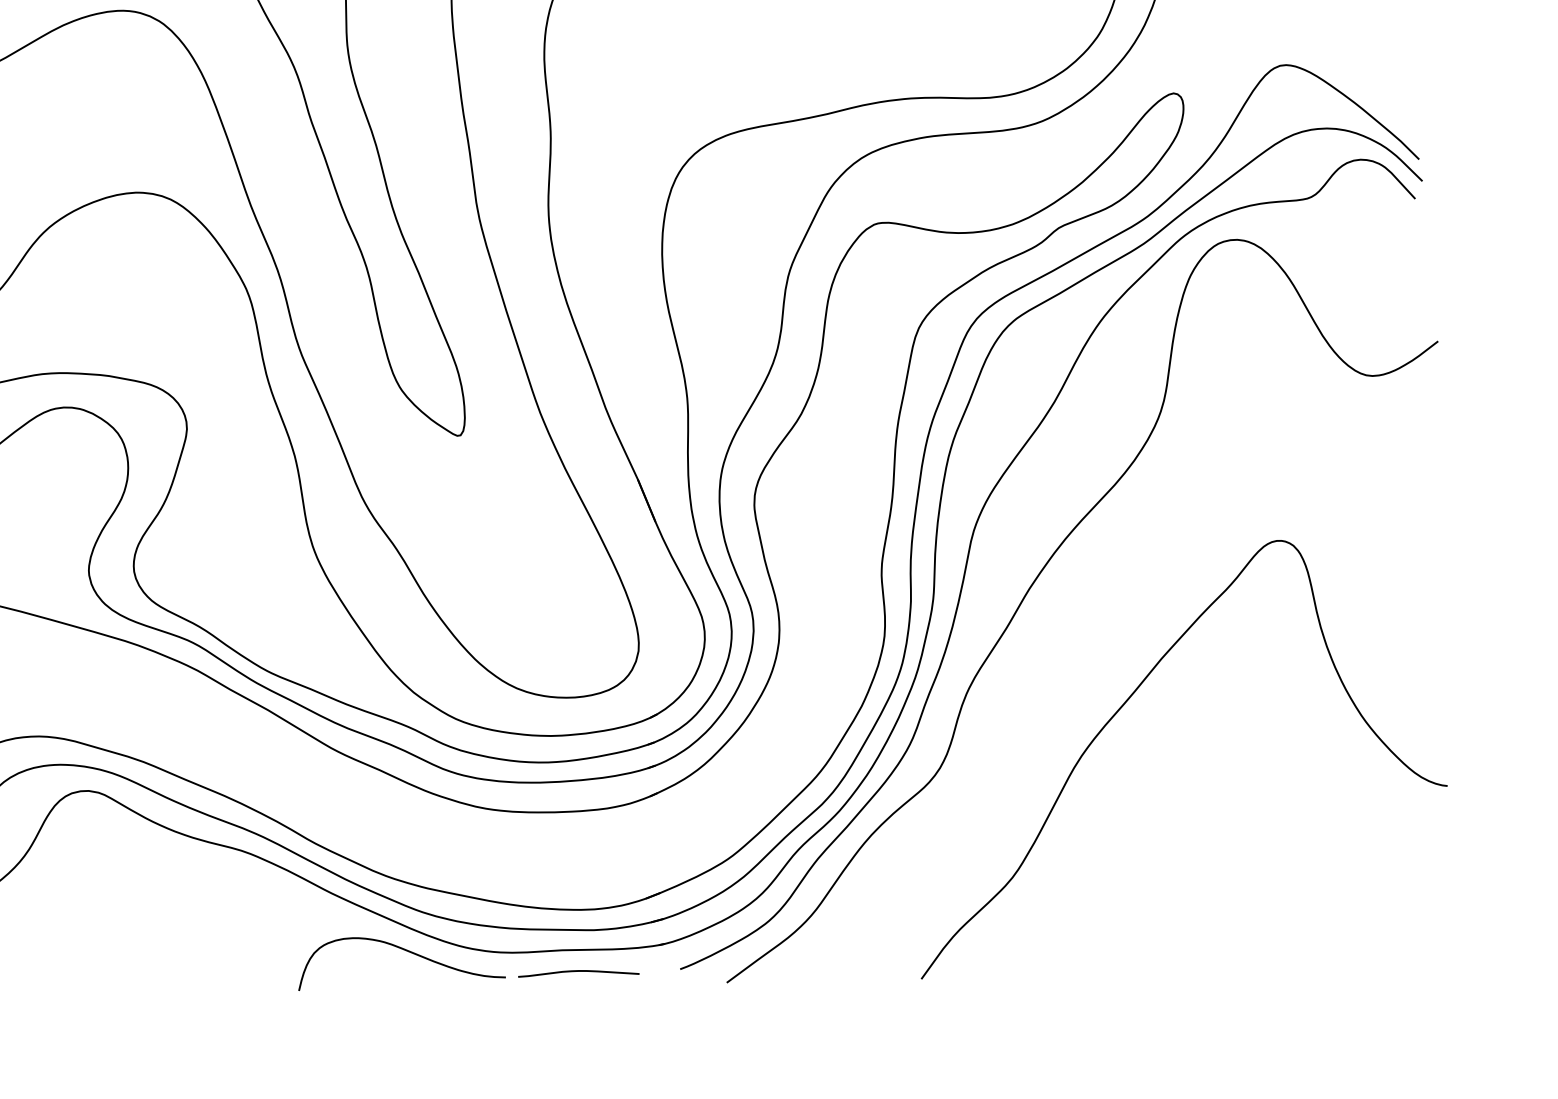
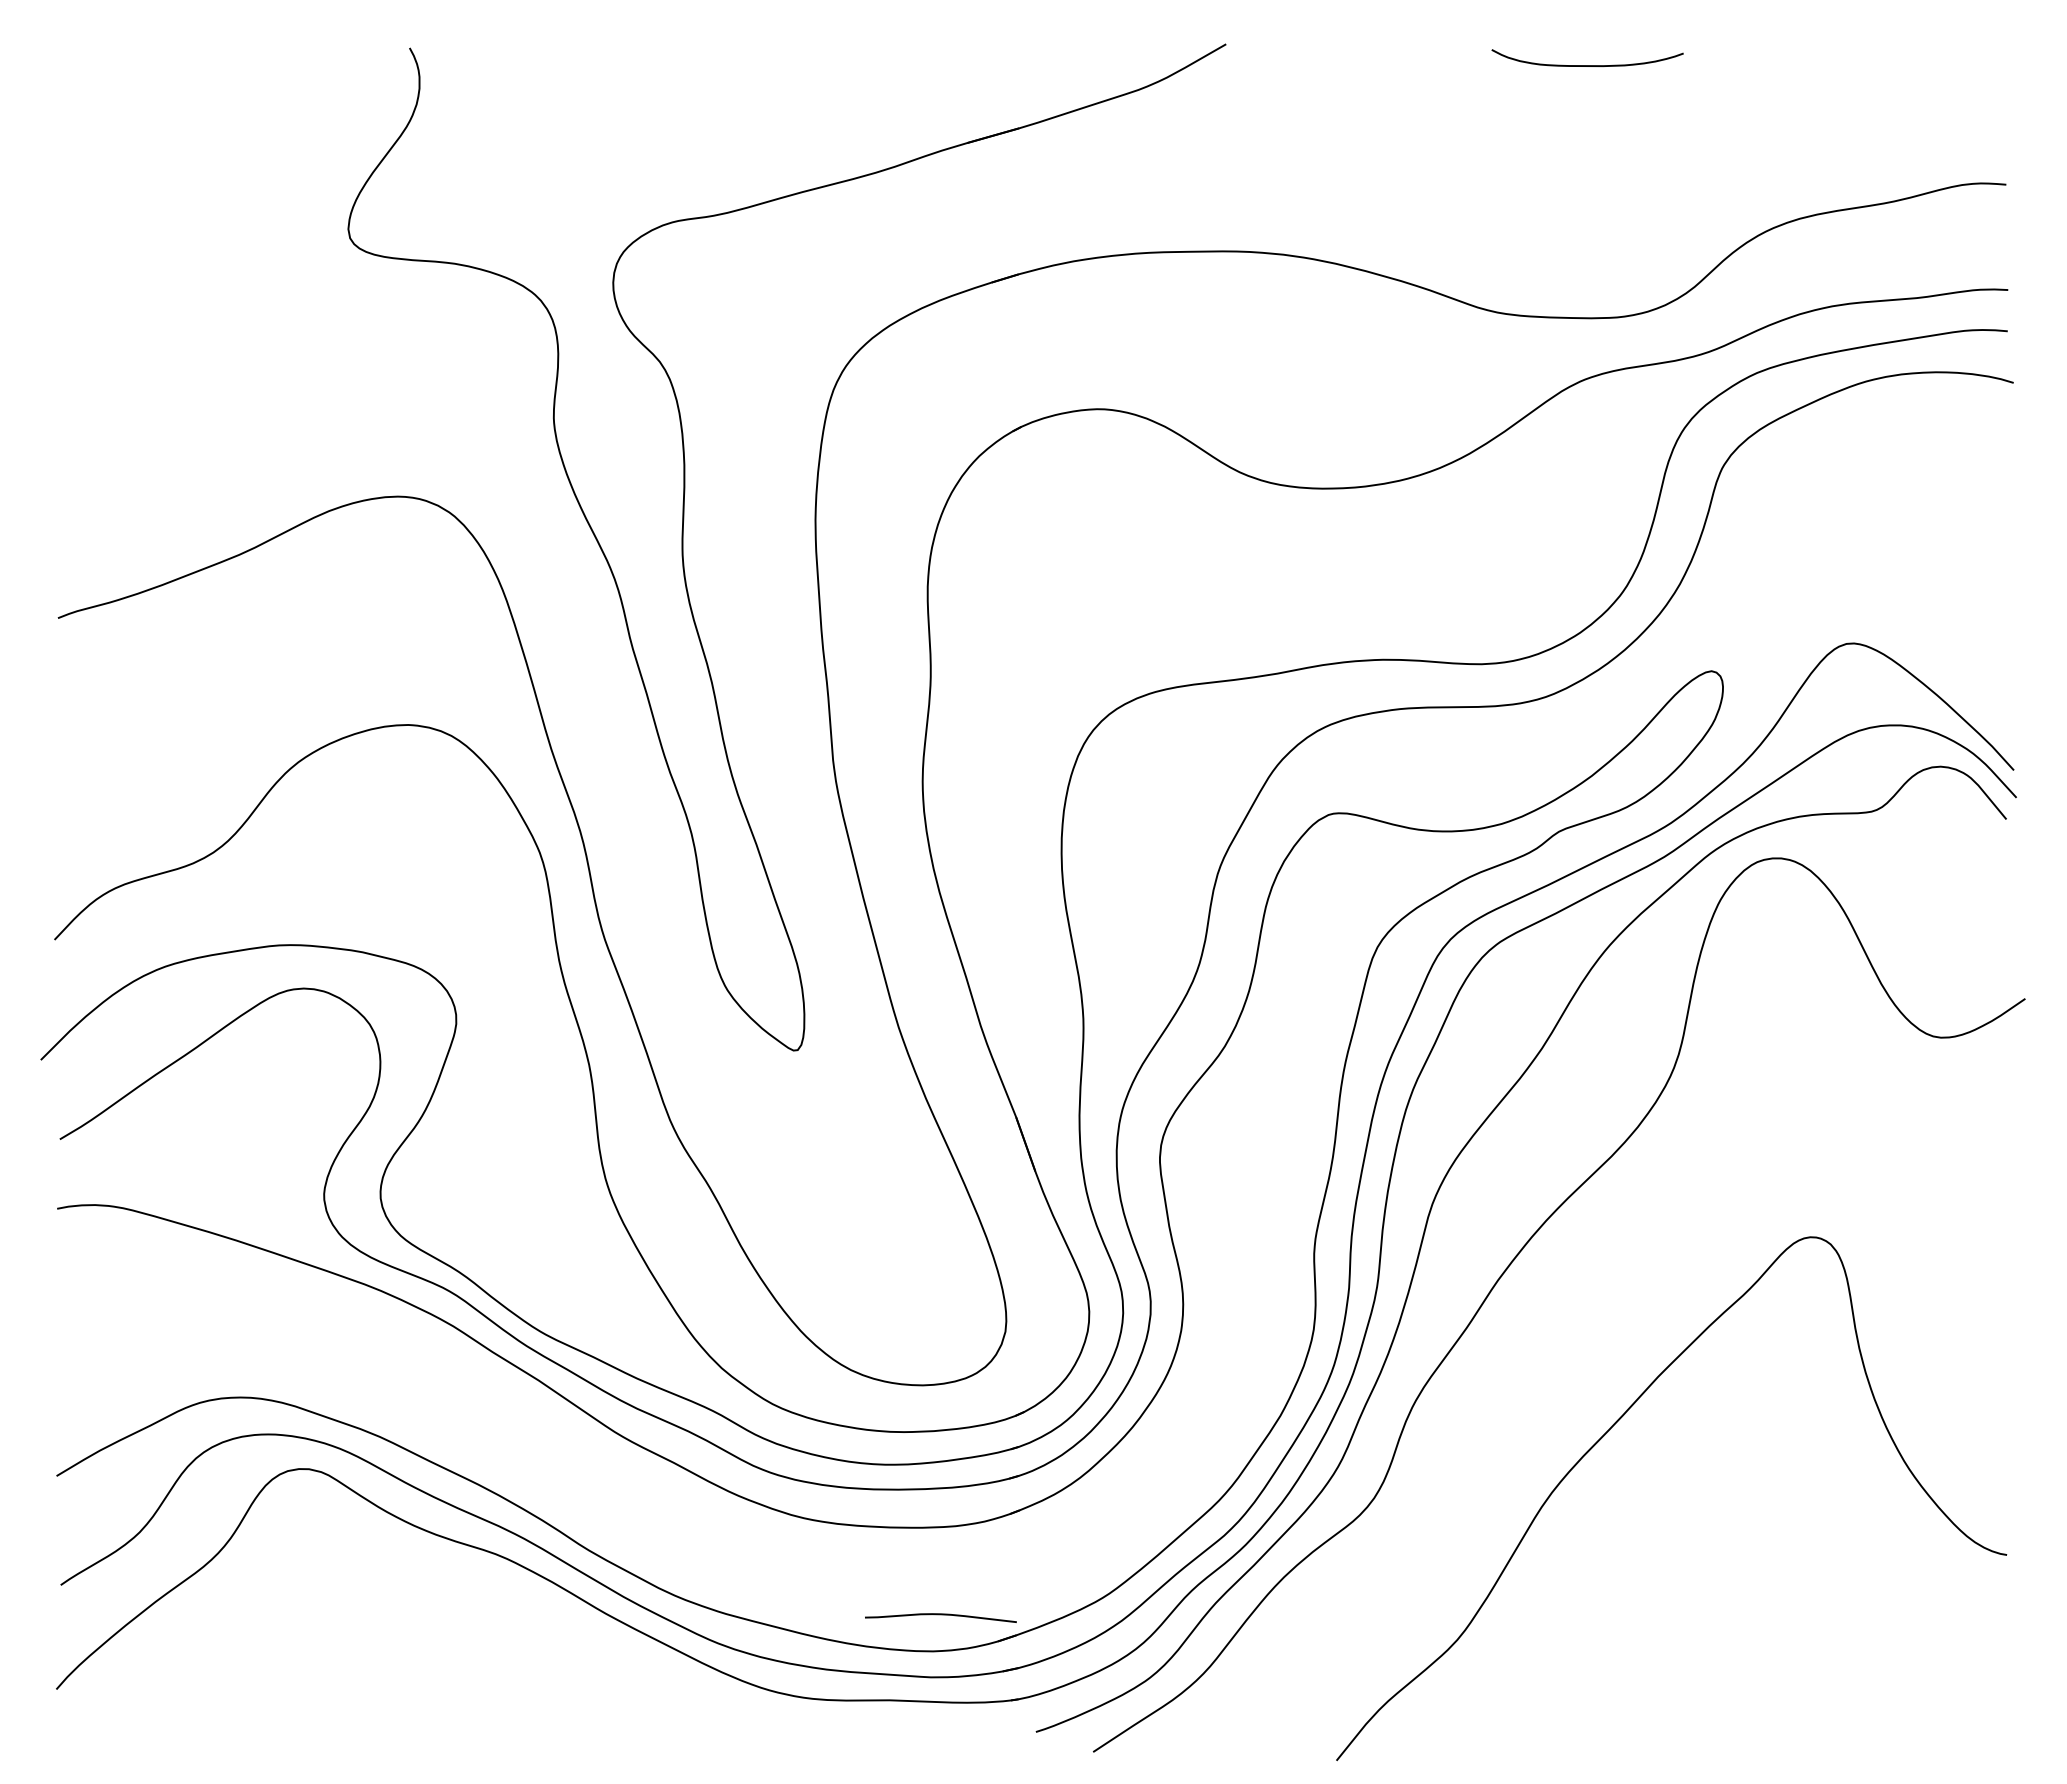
curve: (405, 950) -> (693, 1690), removed
curve: (578, 971) -> (940, 1615), moved

